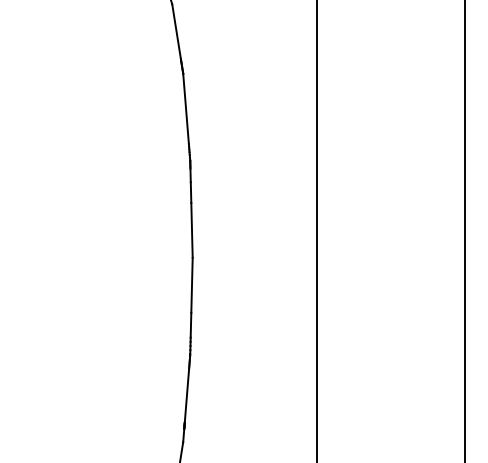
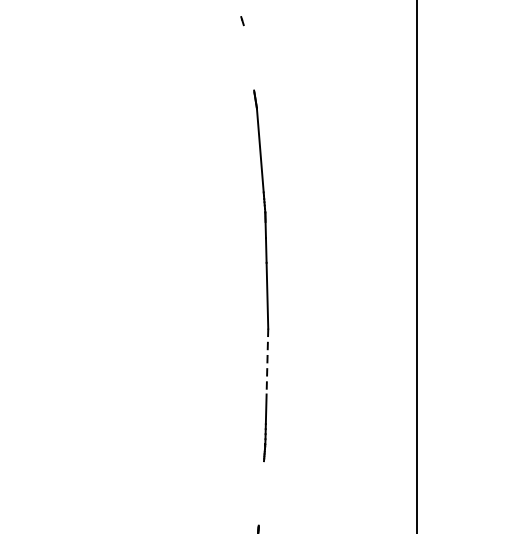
line: (176, 31) -> (248, 57), removed
line: (192, 285) -> (268, 361), solid -> dashed
line: (186, 395) -> (260, 493), removed

